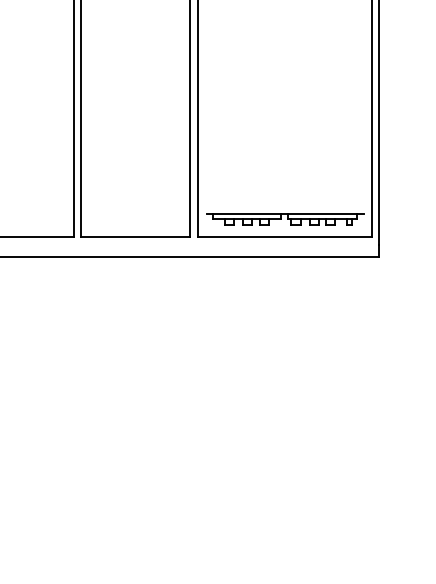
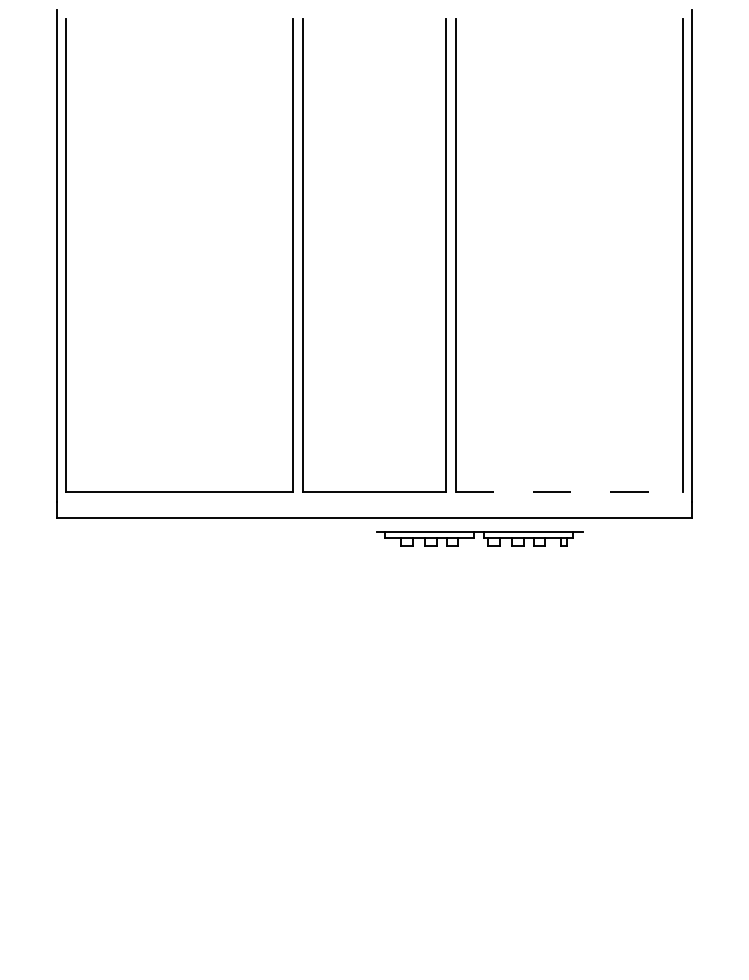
part: (284, 219) -> (479, 538), moved
line: (284, 237) -> (569, 492), solid -> dashed

